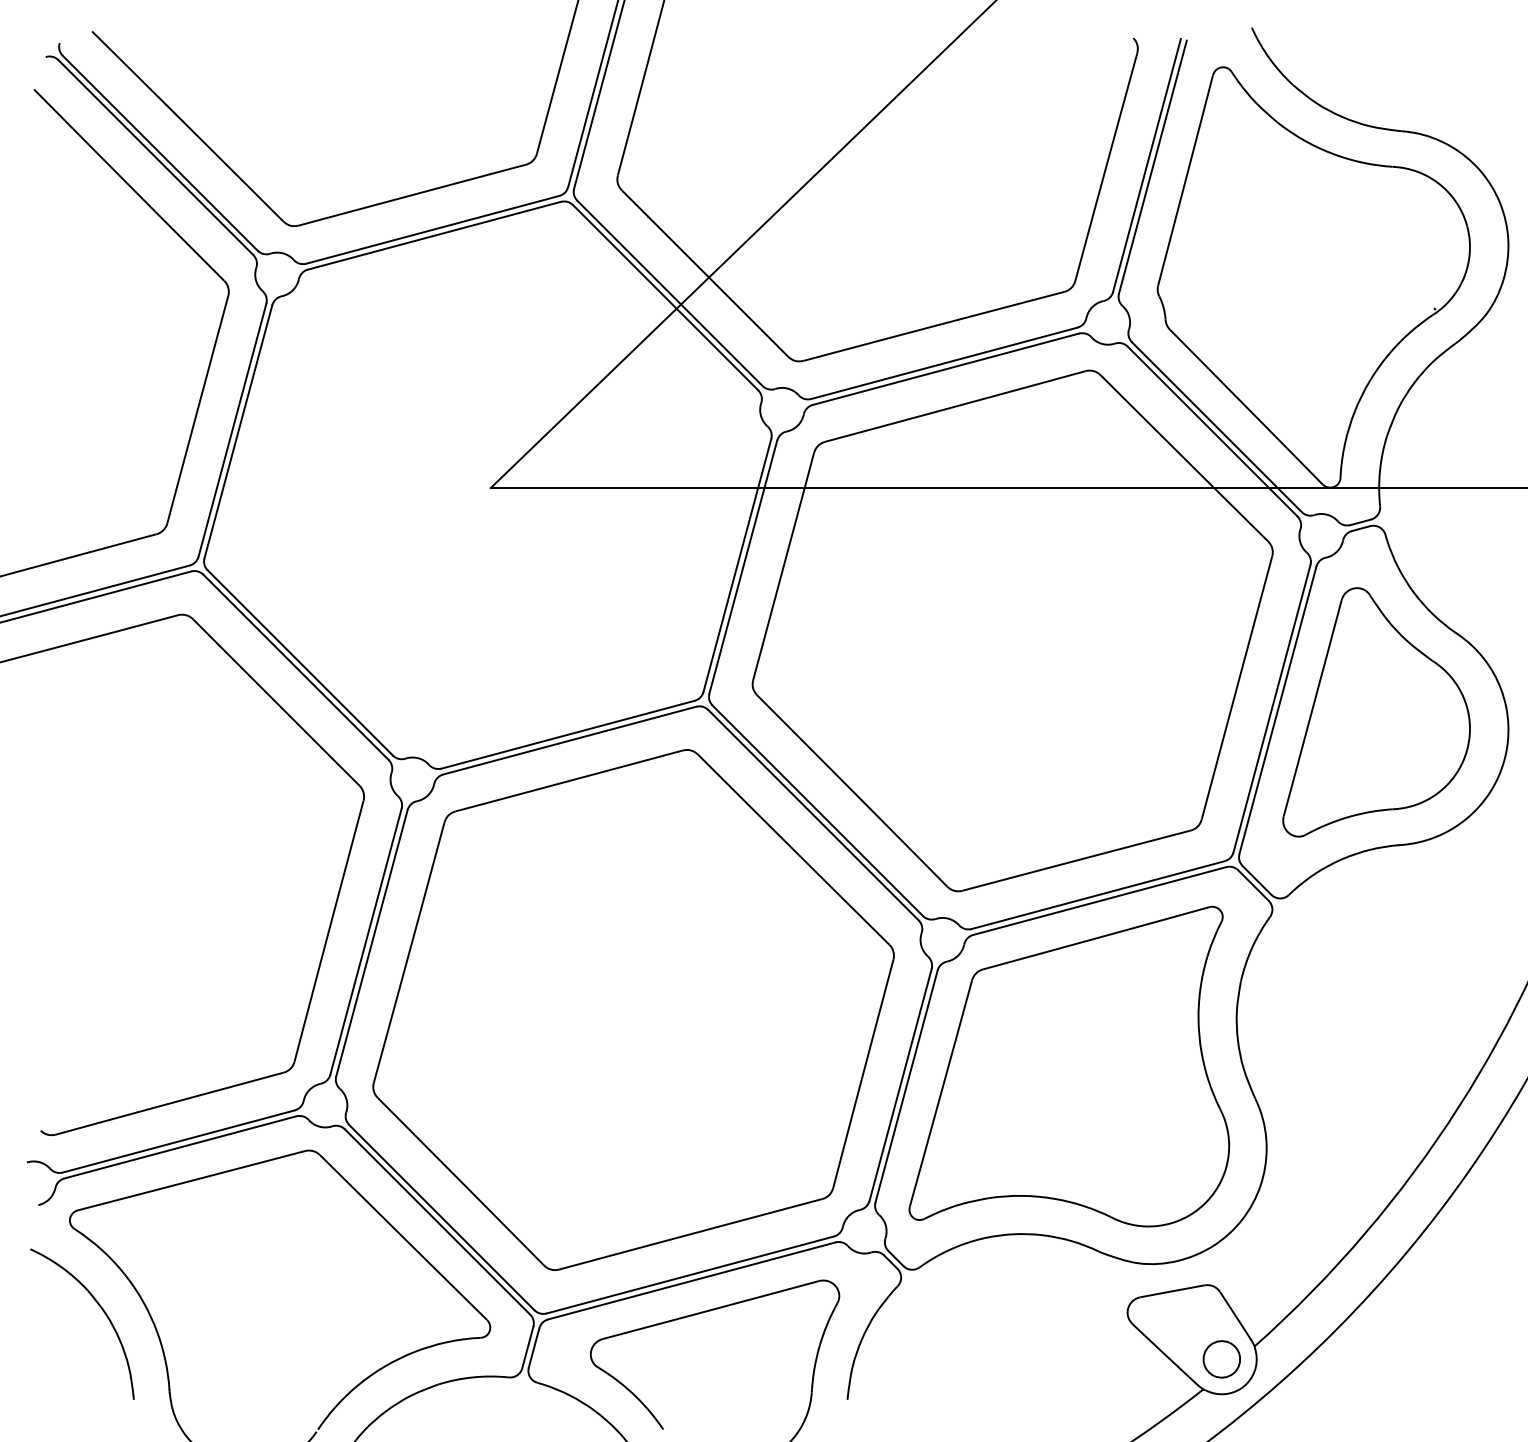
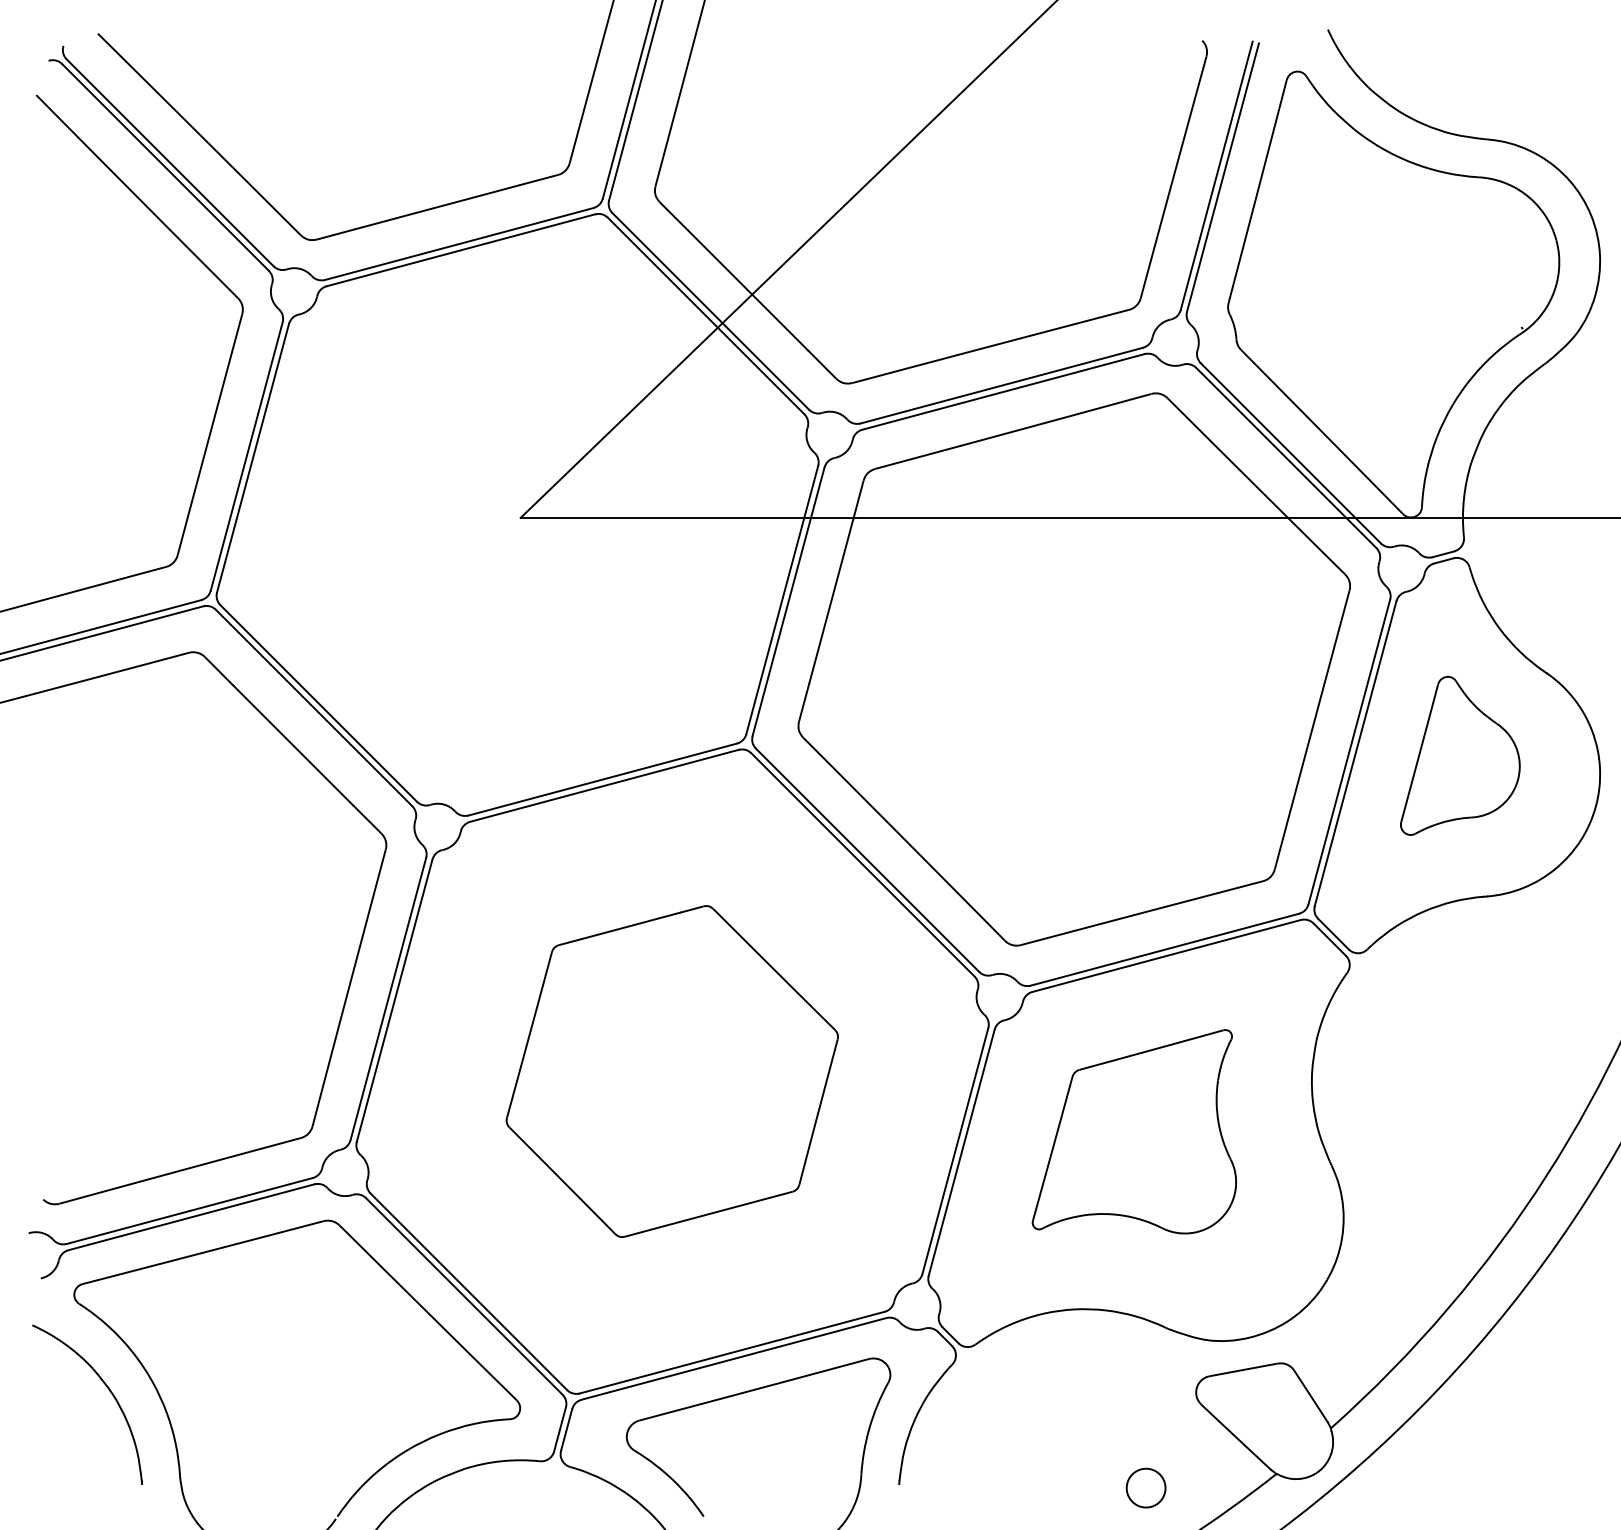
part: (1376, 712) -> (1460, 755), size x0.6
part: (633, 1009) -> (672, 1071), size x0.6
part: (1069, 1066) -> (1134, 1131), size x0.6
part: (1221, 1358) -> (1145, 1487), moved

